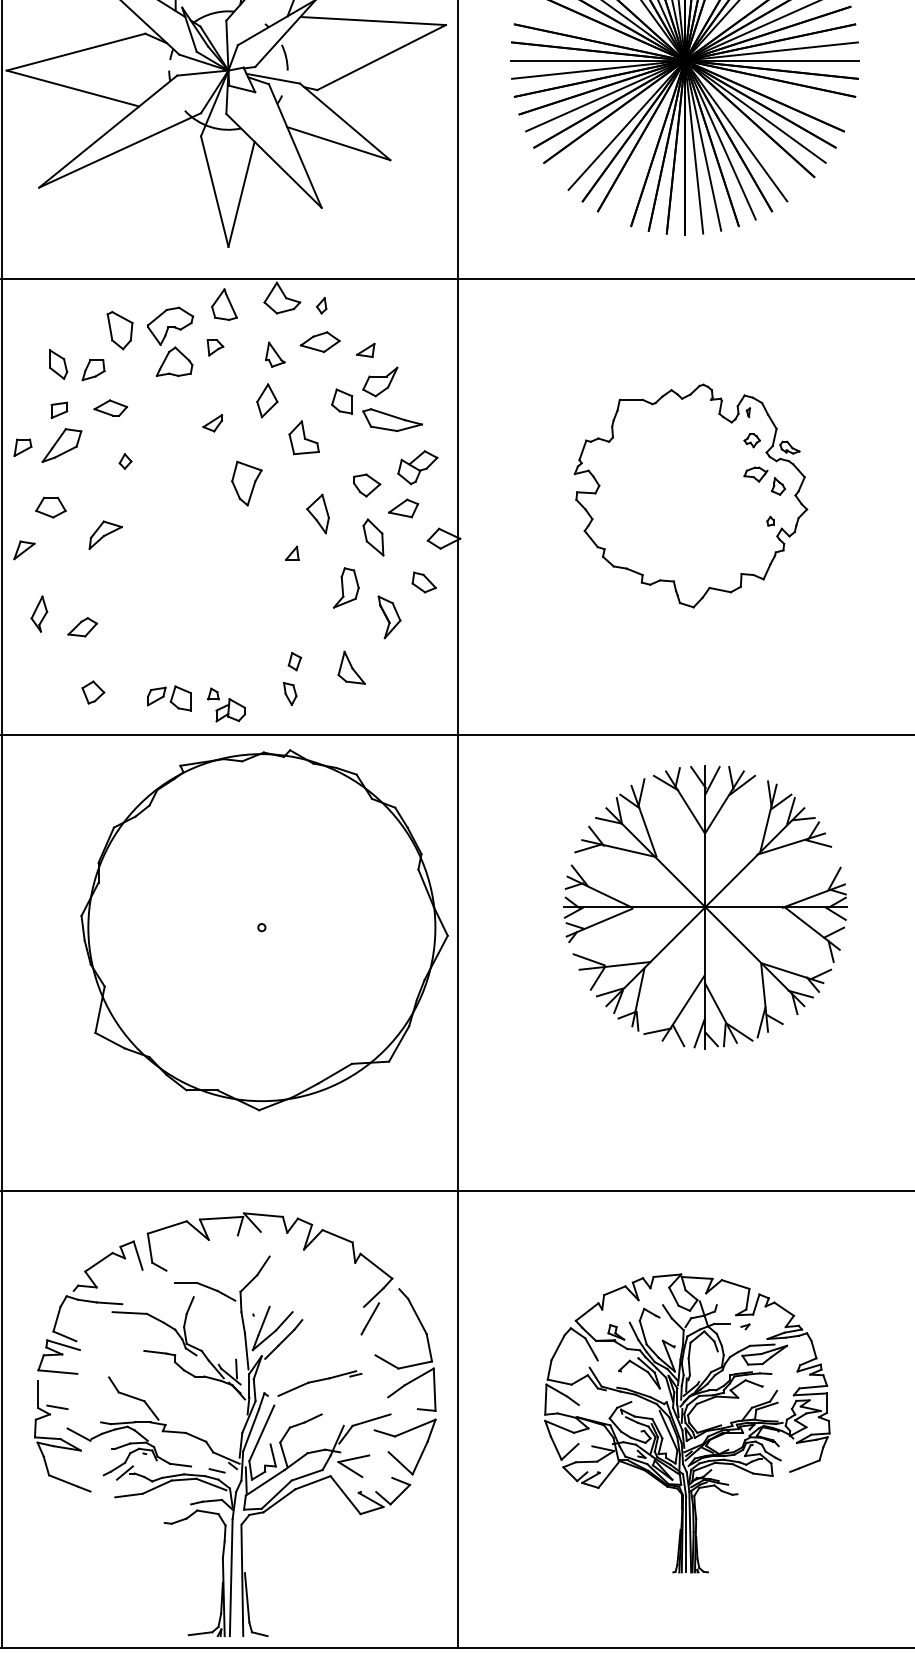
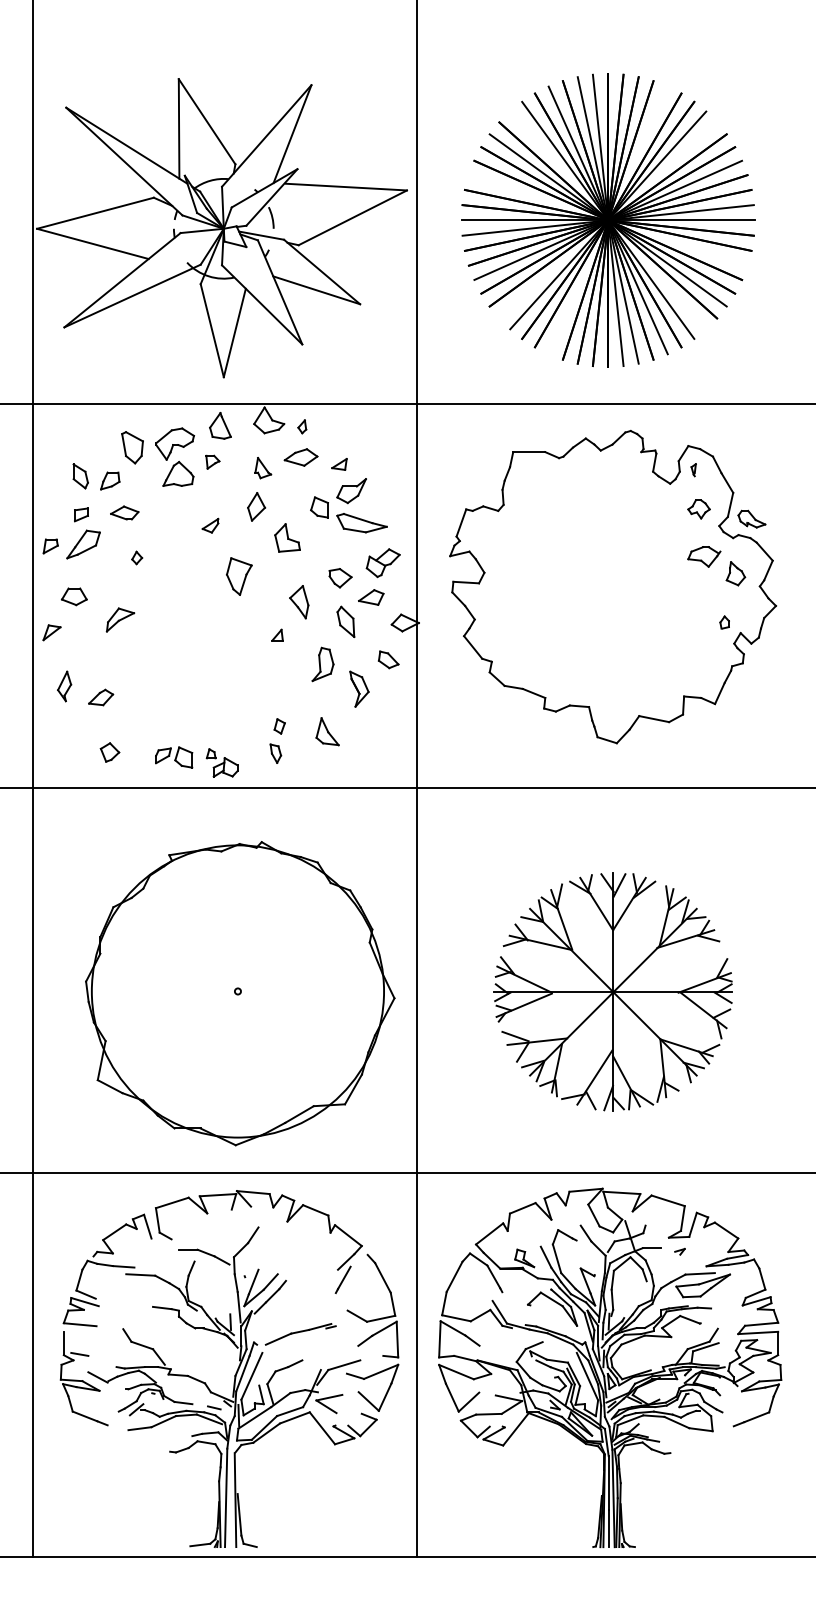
part: (691, 495) -> (613, 586), size x1.67
part: (704, 906) -> (612, 991), moved
part: (264, 930) -> (240, 993), moved
part: (687, 1422) -> (610, 1367), size x1.43

